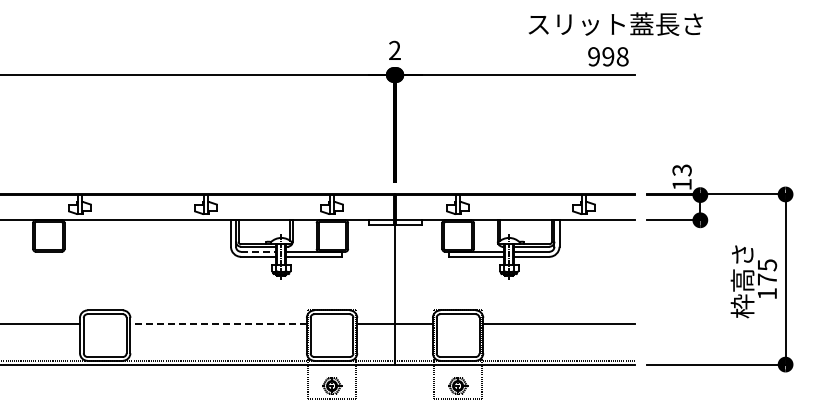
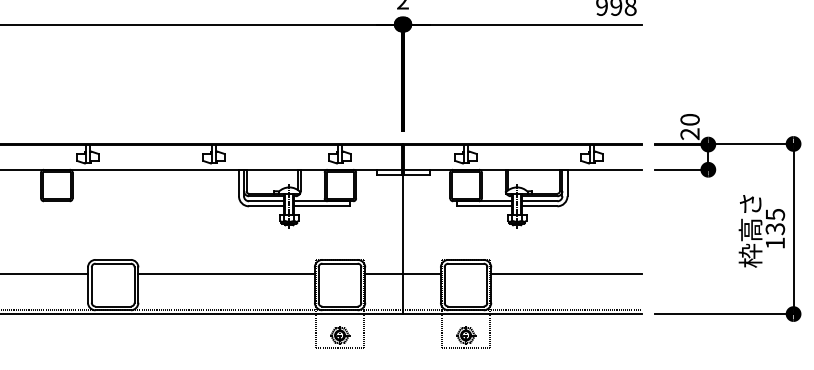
text: (681, 177) -> (689, 126), 13 -> 20
line: (258, 251) -> (266, 200), dashed -> solid
text: (767, 279) -> (775, 228), 175 -> 135
line: (218, 324) -> (226, 273), dashed -> solid

